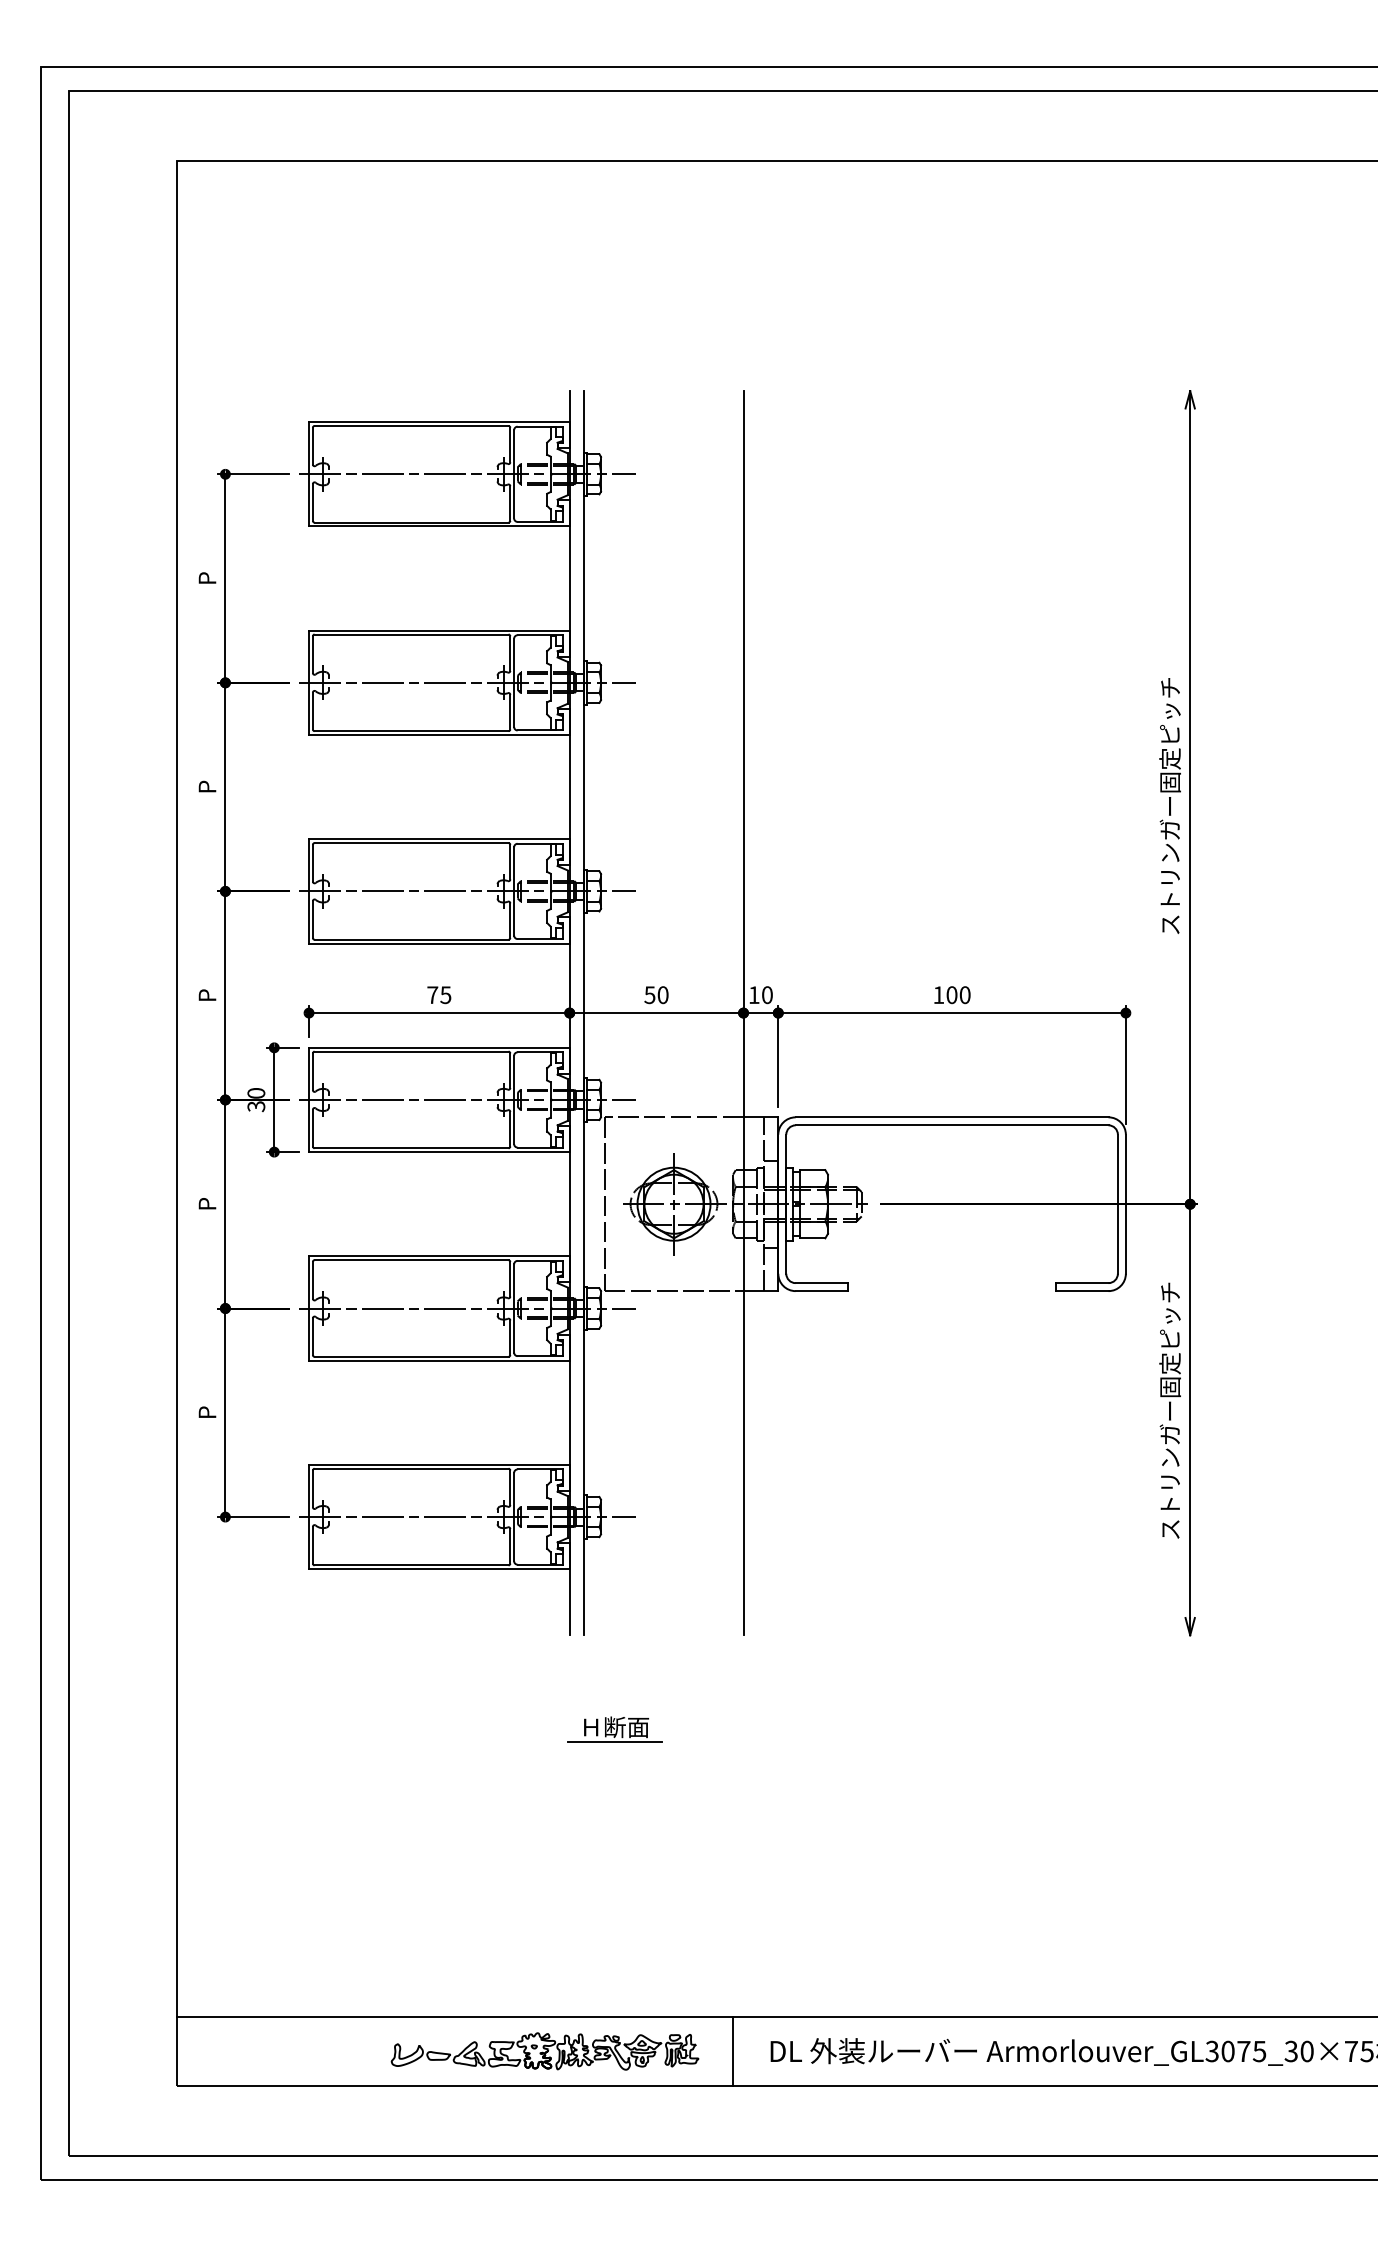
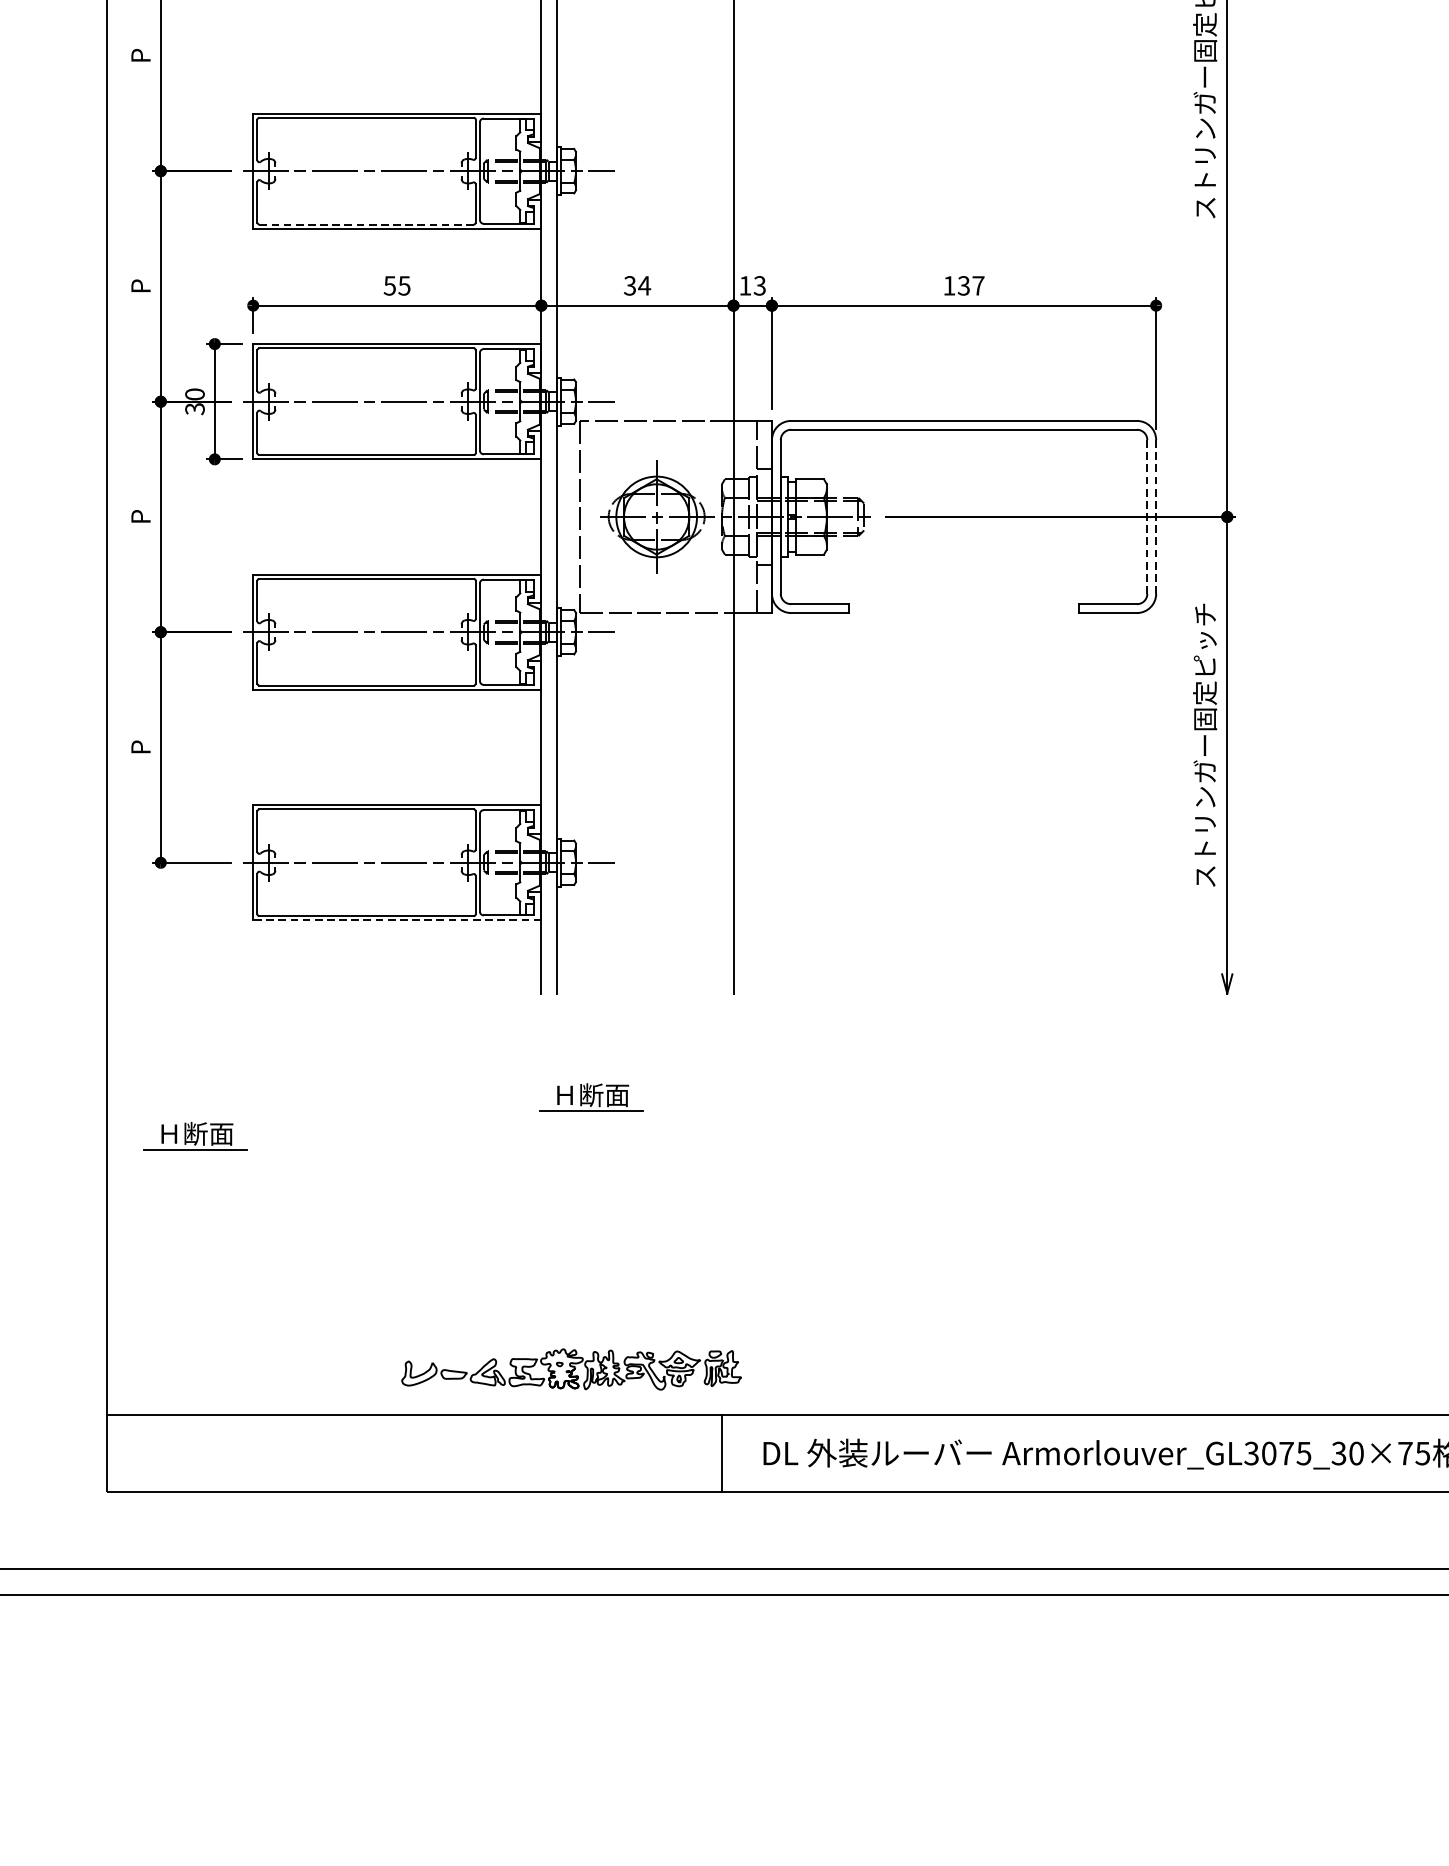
line: (411, 939) -> (366, 224), solid -> dashed
text: (766, 994) -> (758, 285), 10 -> 13
text: (432, 995) -> (389, 286), 75 -> 55
text: (656, 995) -> (637, 286), 50 -> 34
text: (958, 995) -> (971, 286), 100 -> 137
line: (1117, 1204) -> (1146, 517), solid -> dashed
line: (1125, 1204) -> (1155, 517), solid -> dashed
line: (438, 1569) -> (396, 920), solid -> dashed
part: (256, 1764) -> (195, 1136), added
part: (544, 2051) -> (570, 1369), moved

